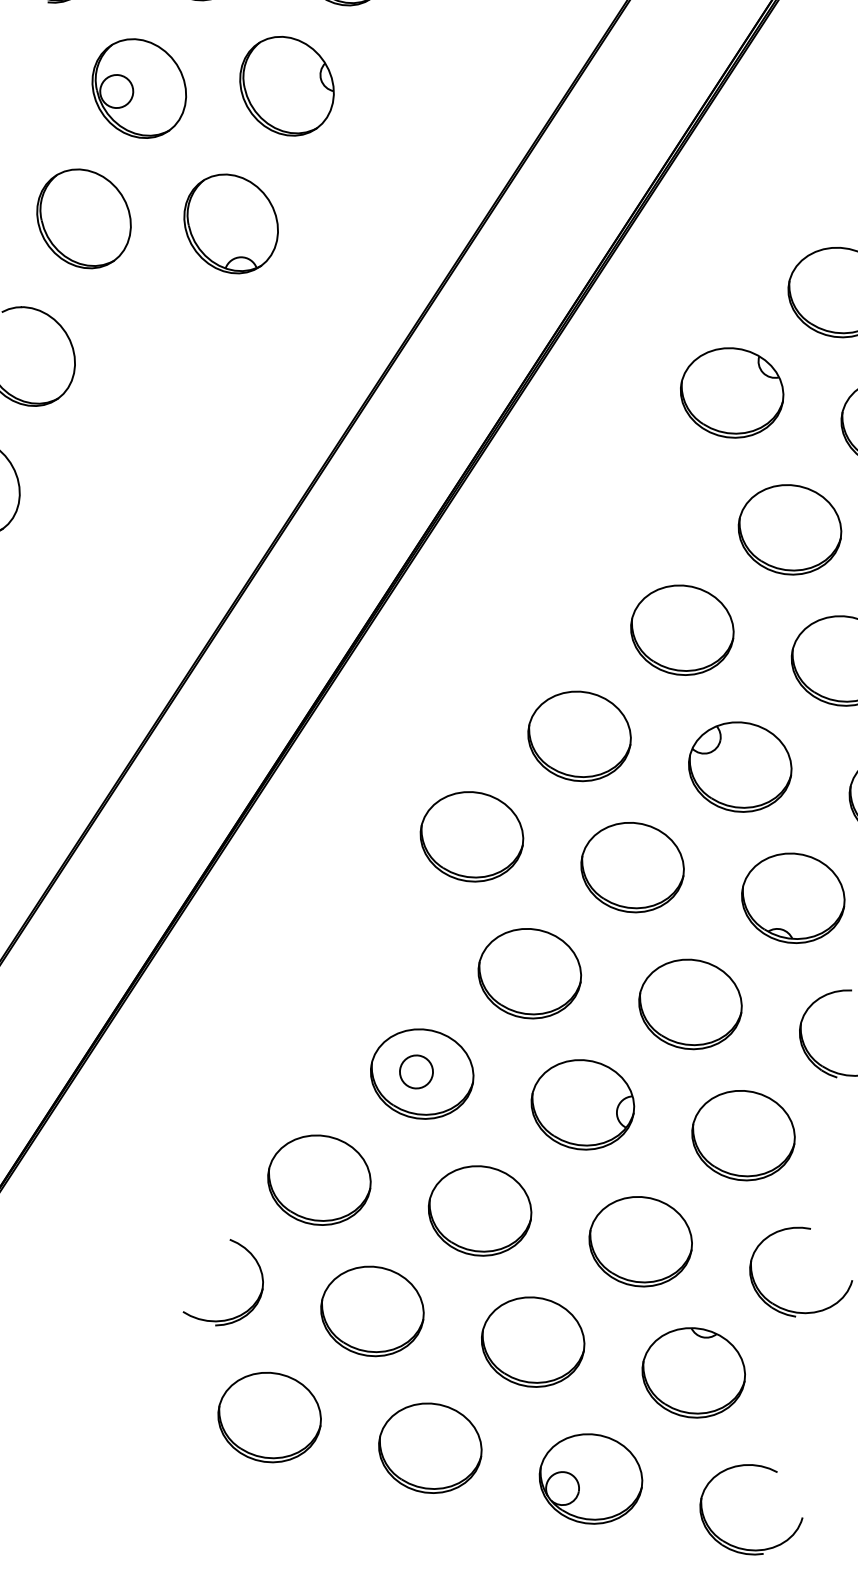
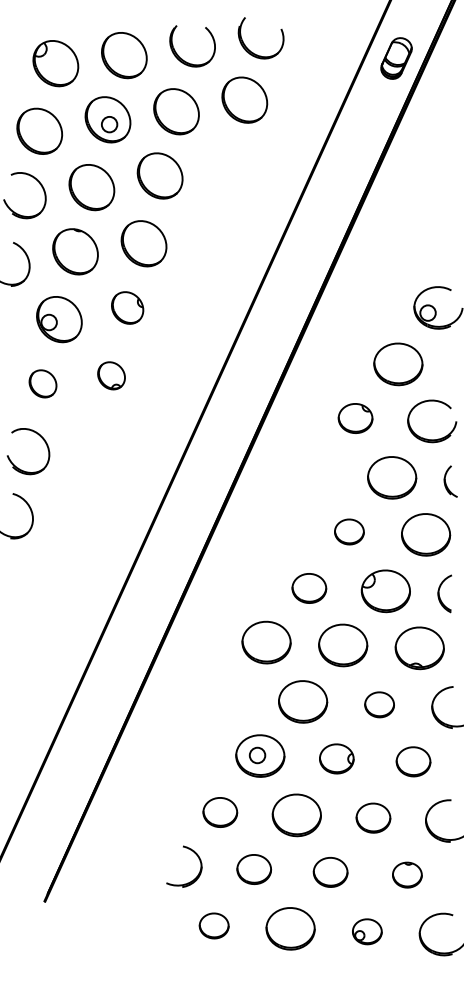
part: (286, 85) -> (127, 307), size x0.7
part: (83, 217) -> (42, 383), size x0.6
part: (231, 223) -> (111, 375), size x0.6
part: (731, 392) -> (355, 418), size x0.7
part: (682, 629) -> (349, 531), size x0.6
part: (579, 736) -> (309, 588), size x0.7
part: (690, 1003) -> (379, 704), size x0.6
part: (582, 1103) -> (336, 758), size x0.7
part: (743, 1134) -> (413, 761), size x0.7
part: (319, 1180) -> (220, 812), size x0.7
part: (641, 1240) -> (373, 817), size x0.7
part: (373, 1311) -> (254, 869), size x0.7
part: (532, 1342) -> (330, 872), size x0.7
part: (694, 1371) -> (407, 874), size x0.6
part: (270, 1416) -> (214, 925), size x0.6
part: (591, 1478) -> (367, 931), size x0.6

